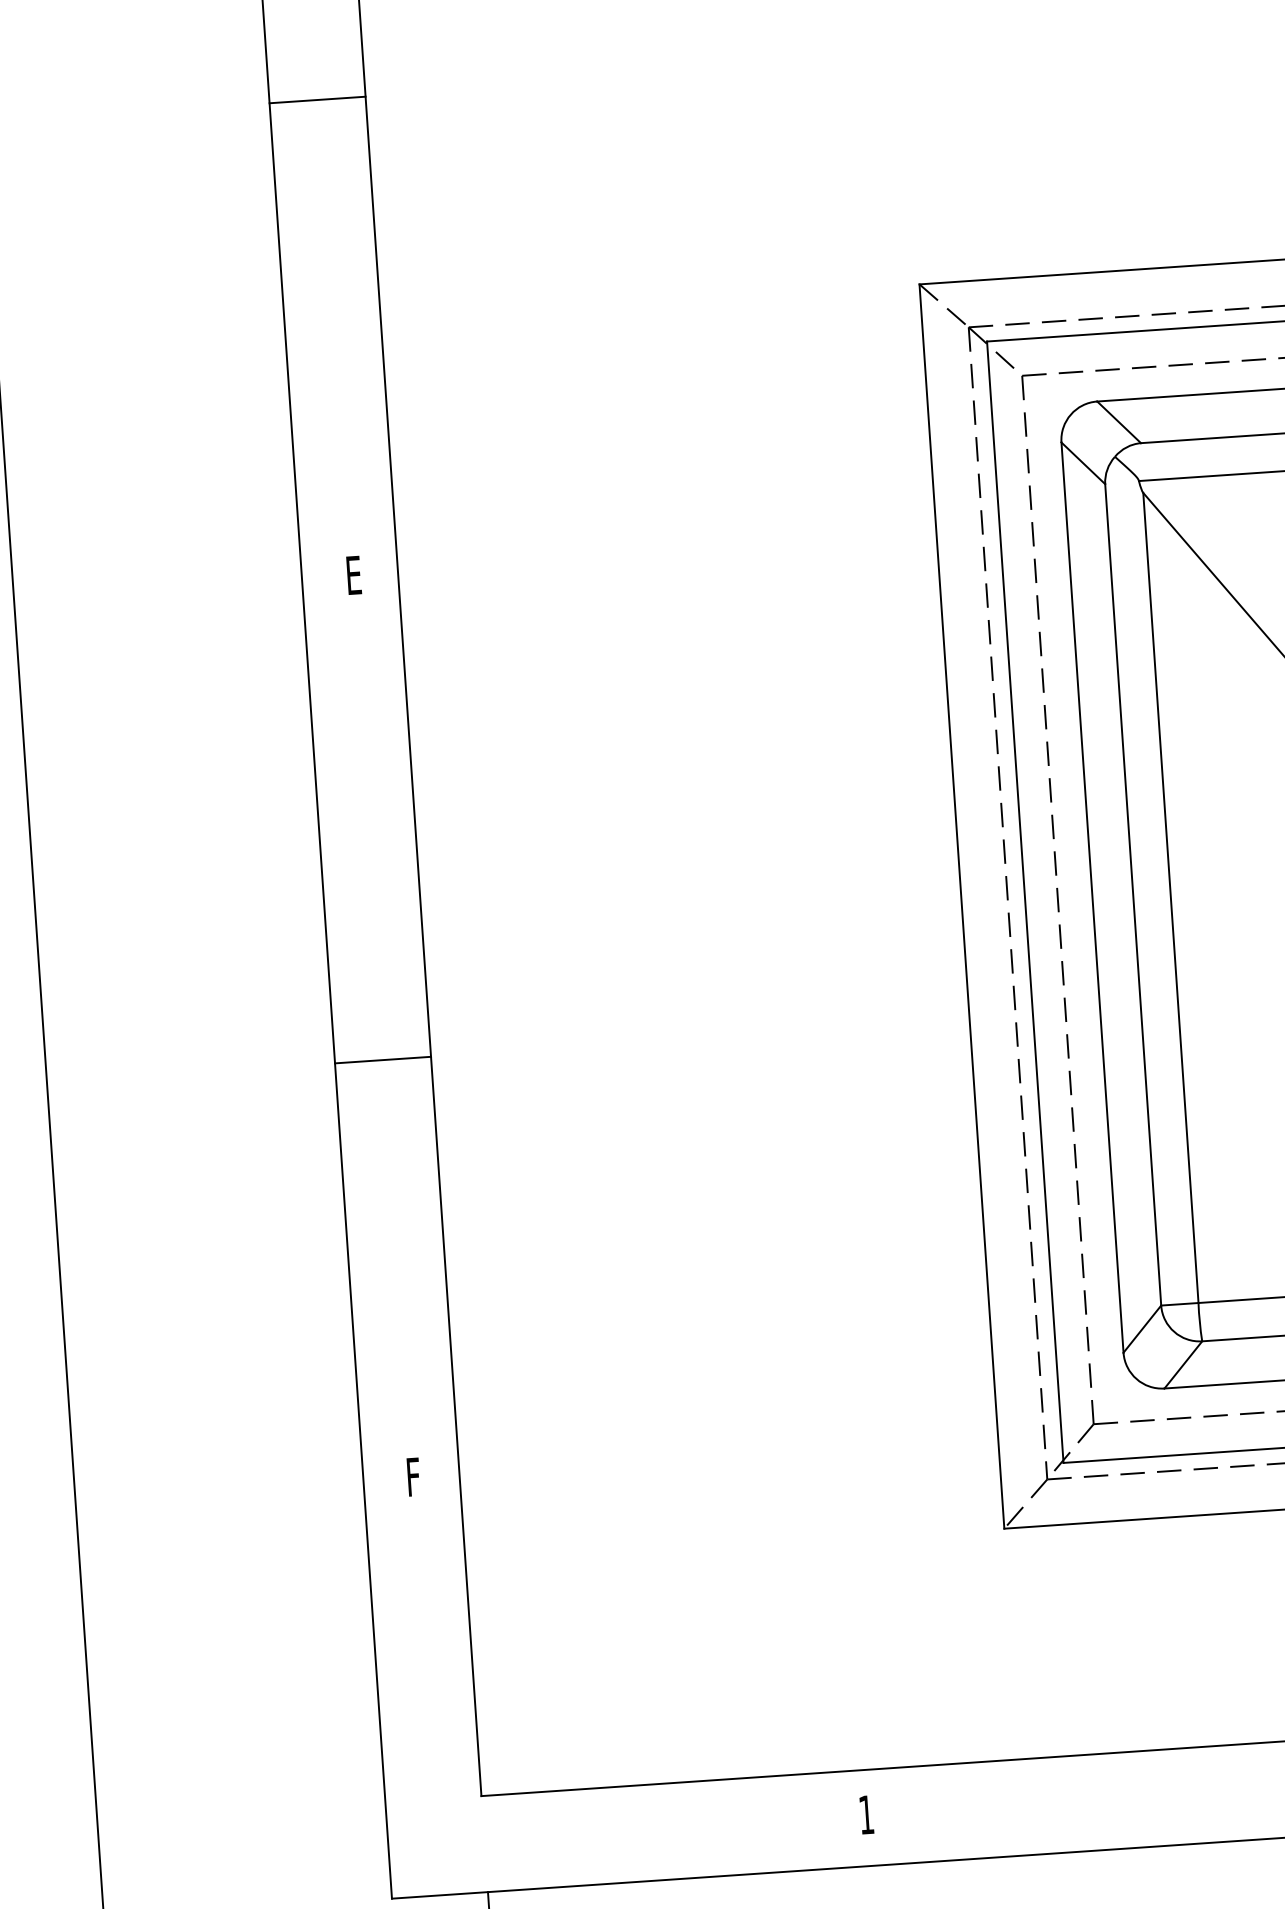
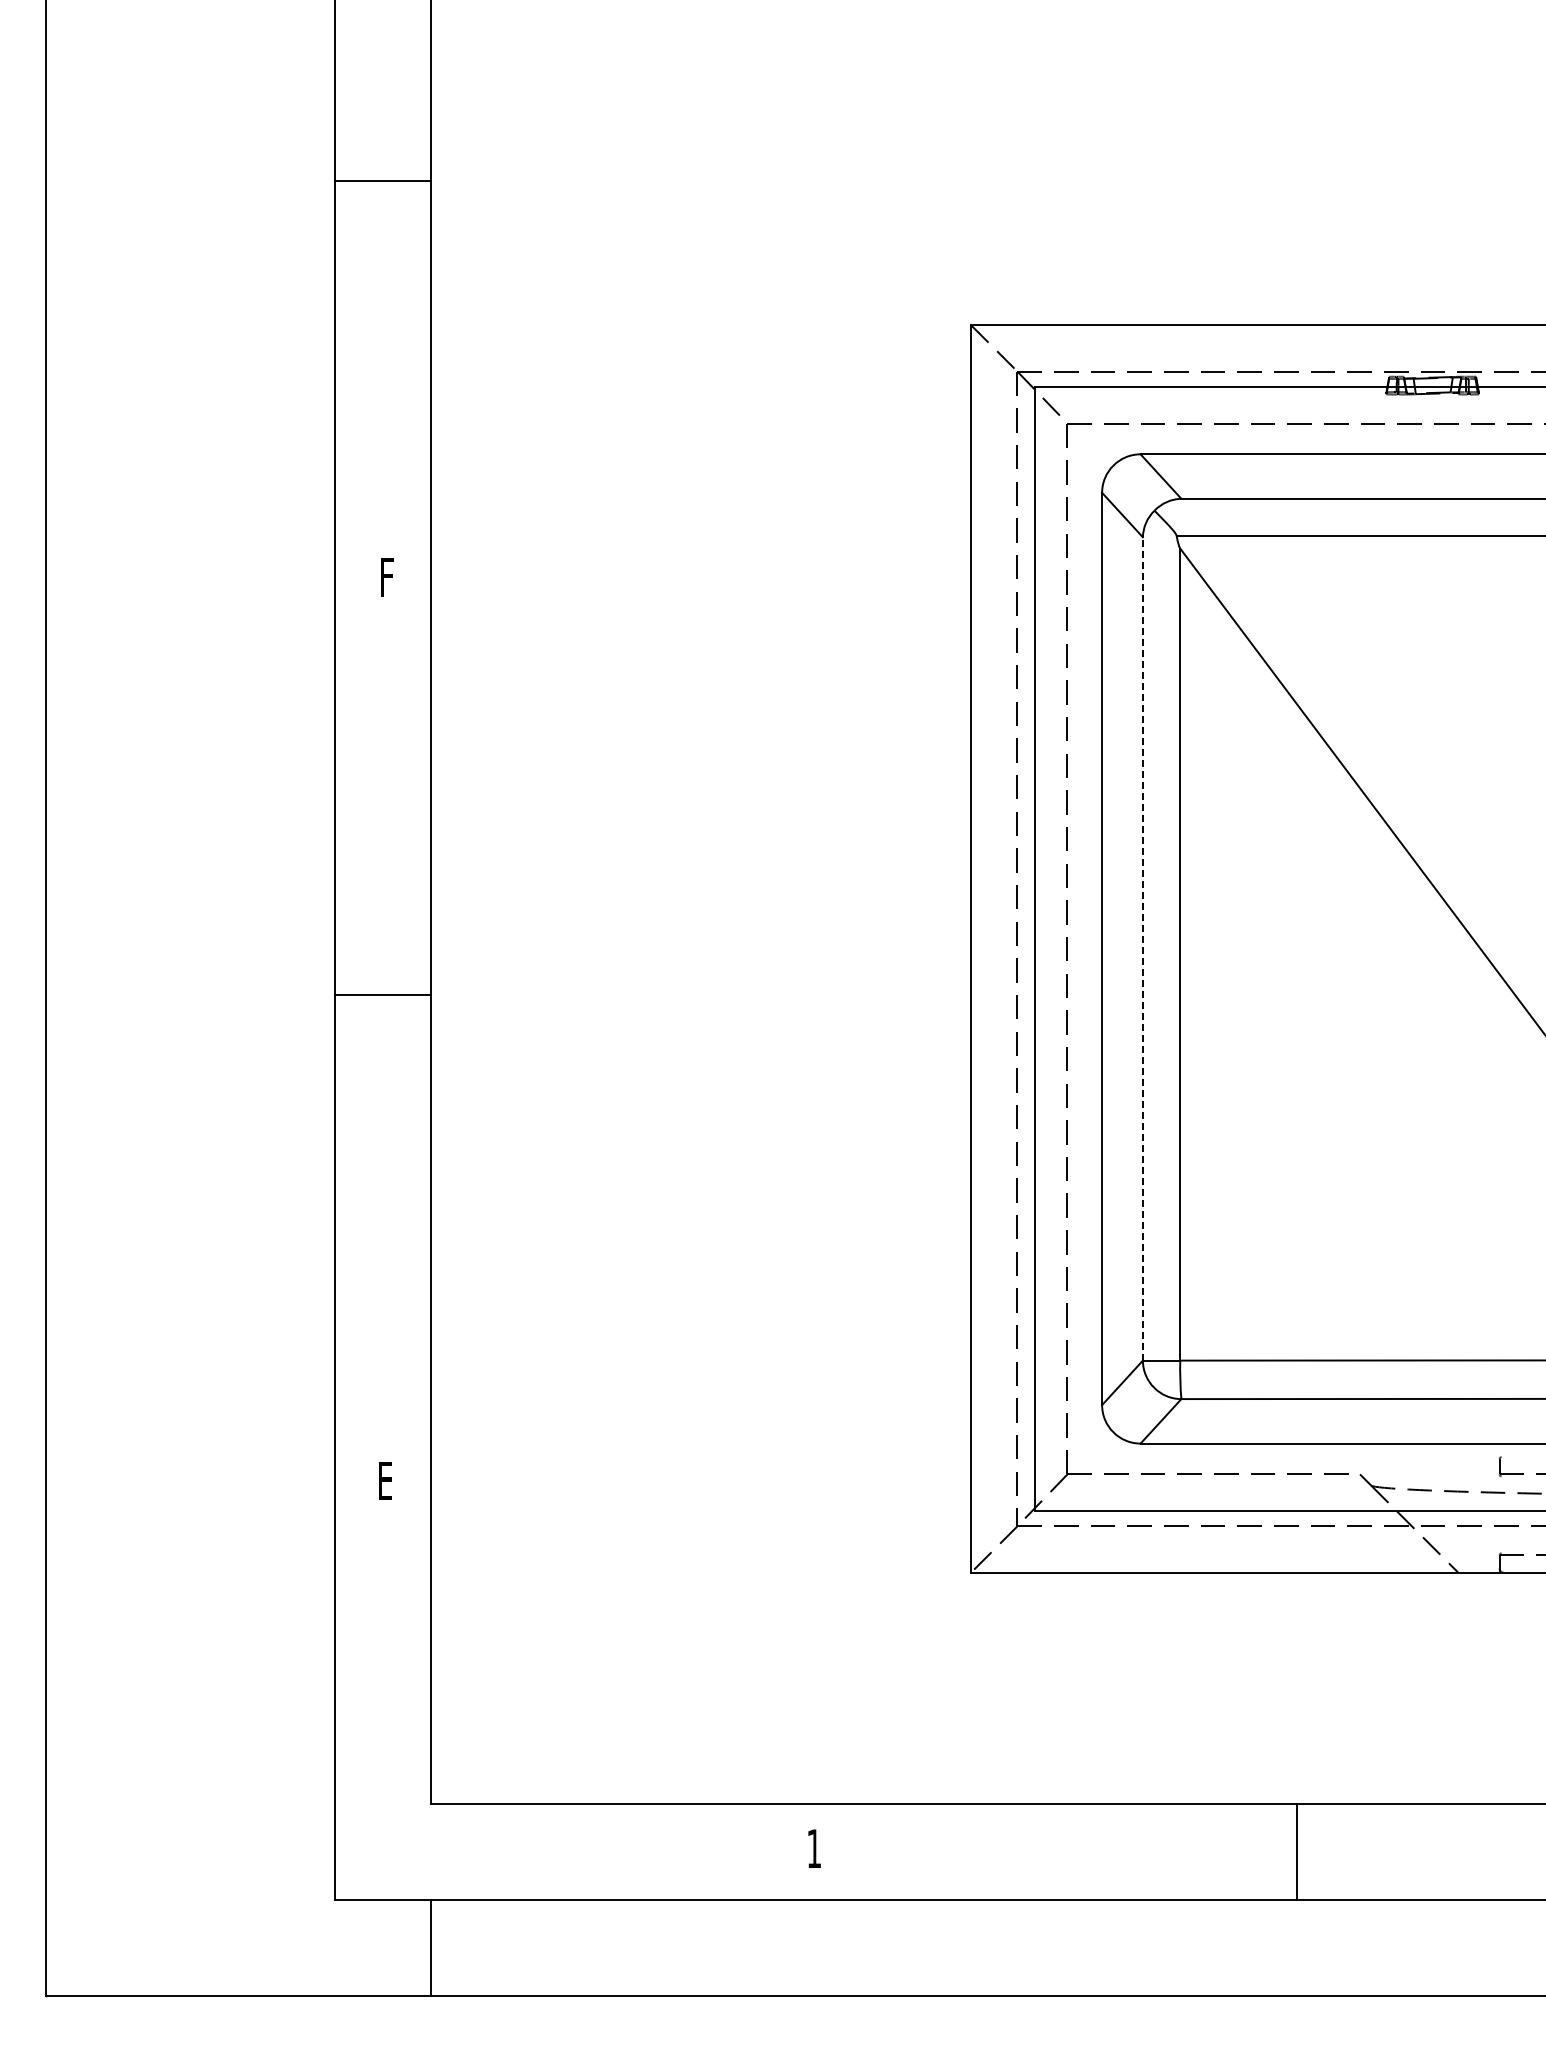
line: (317, 100) -> (383, 181), moved
text: (355, 577) -> (388, 579), E -> F
line: (1132, 894) -> (1142, 948), solid -> dashed
line: (383, 1059) -> (383, 994), moved
text: (413, 1476) -> (385, 1480), F -> E

